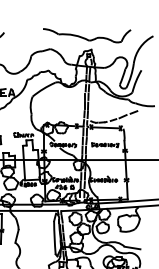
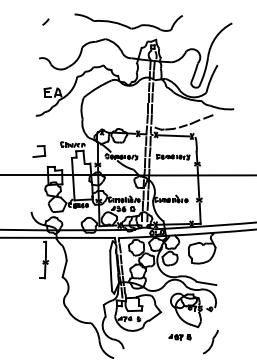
part: (86, 35) -> (128, 22), moved

